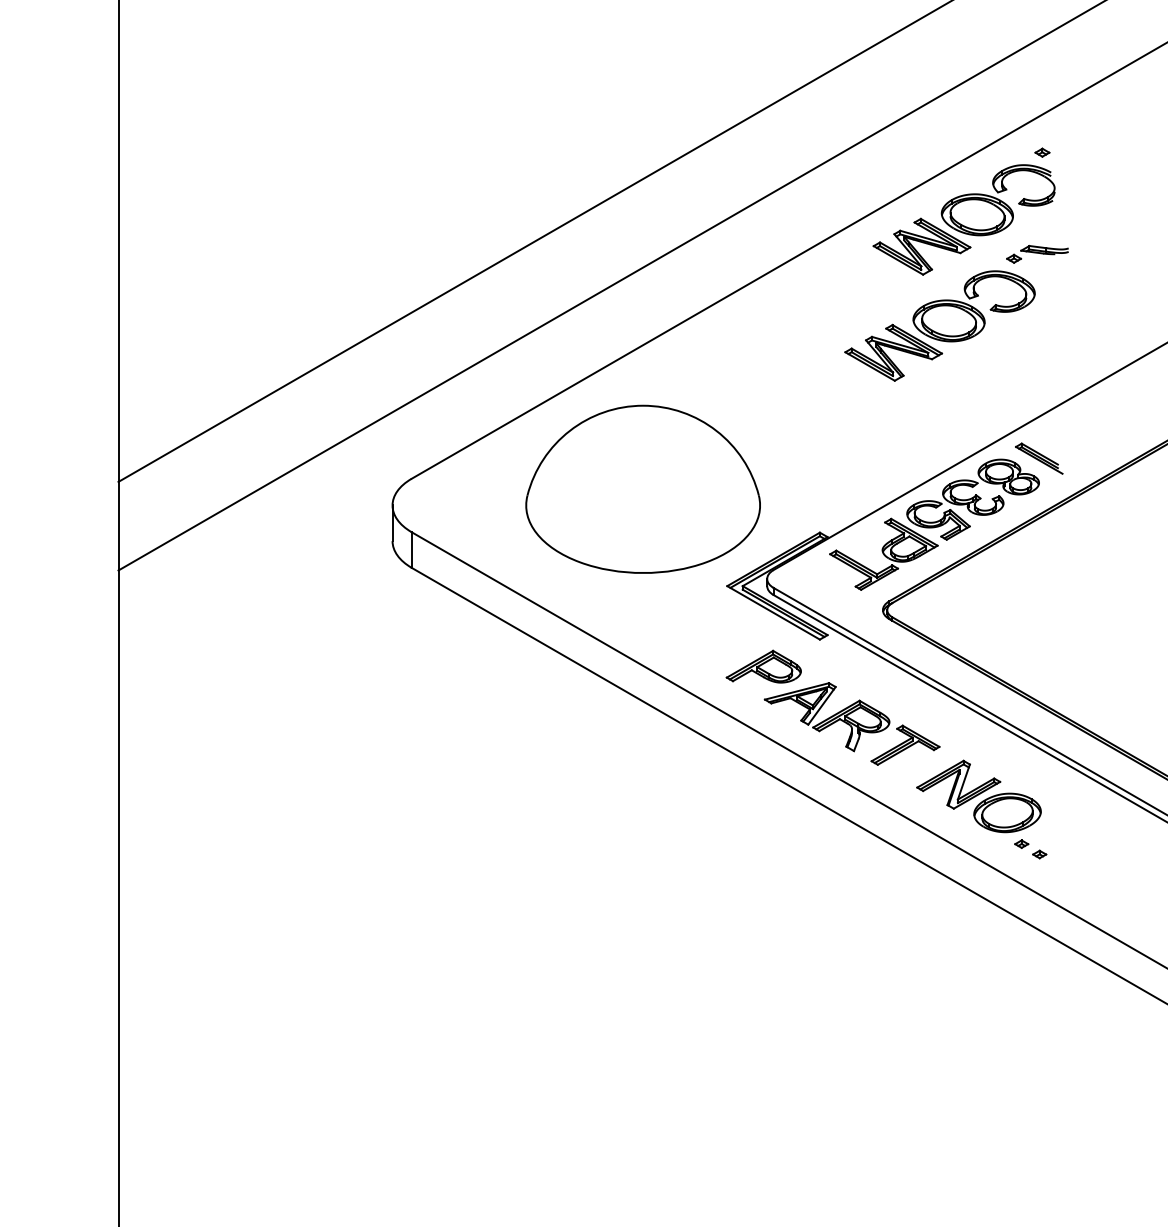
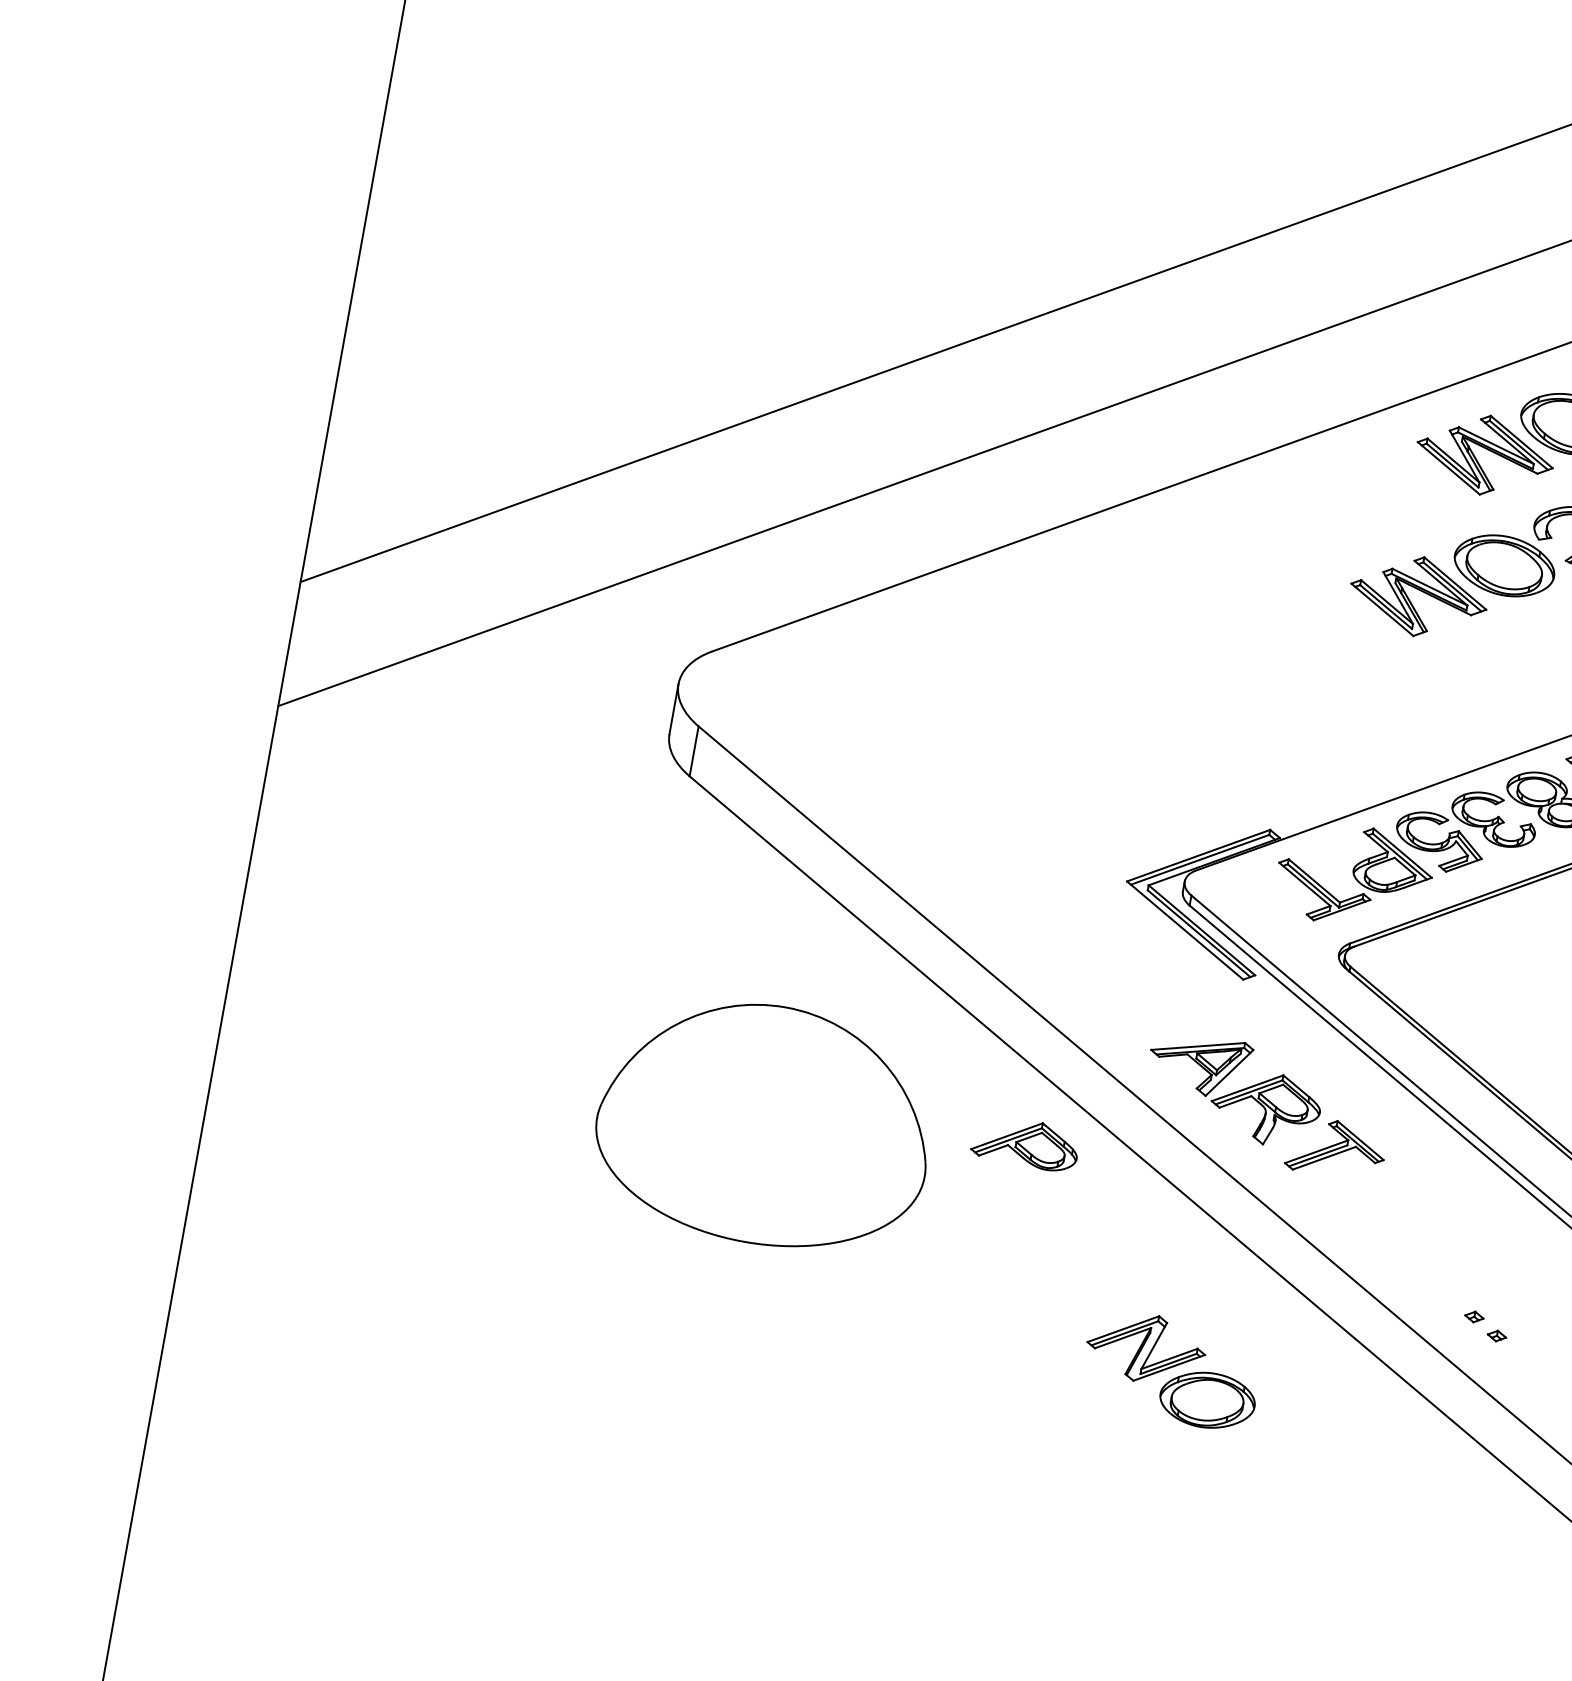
part: (642, 488) -> (764, 1123), moved
part: (763, 666) -> (1025, 1142), moved
part: (978, 796) -> (1171, 1369), moved

